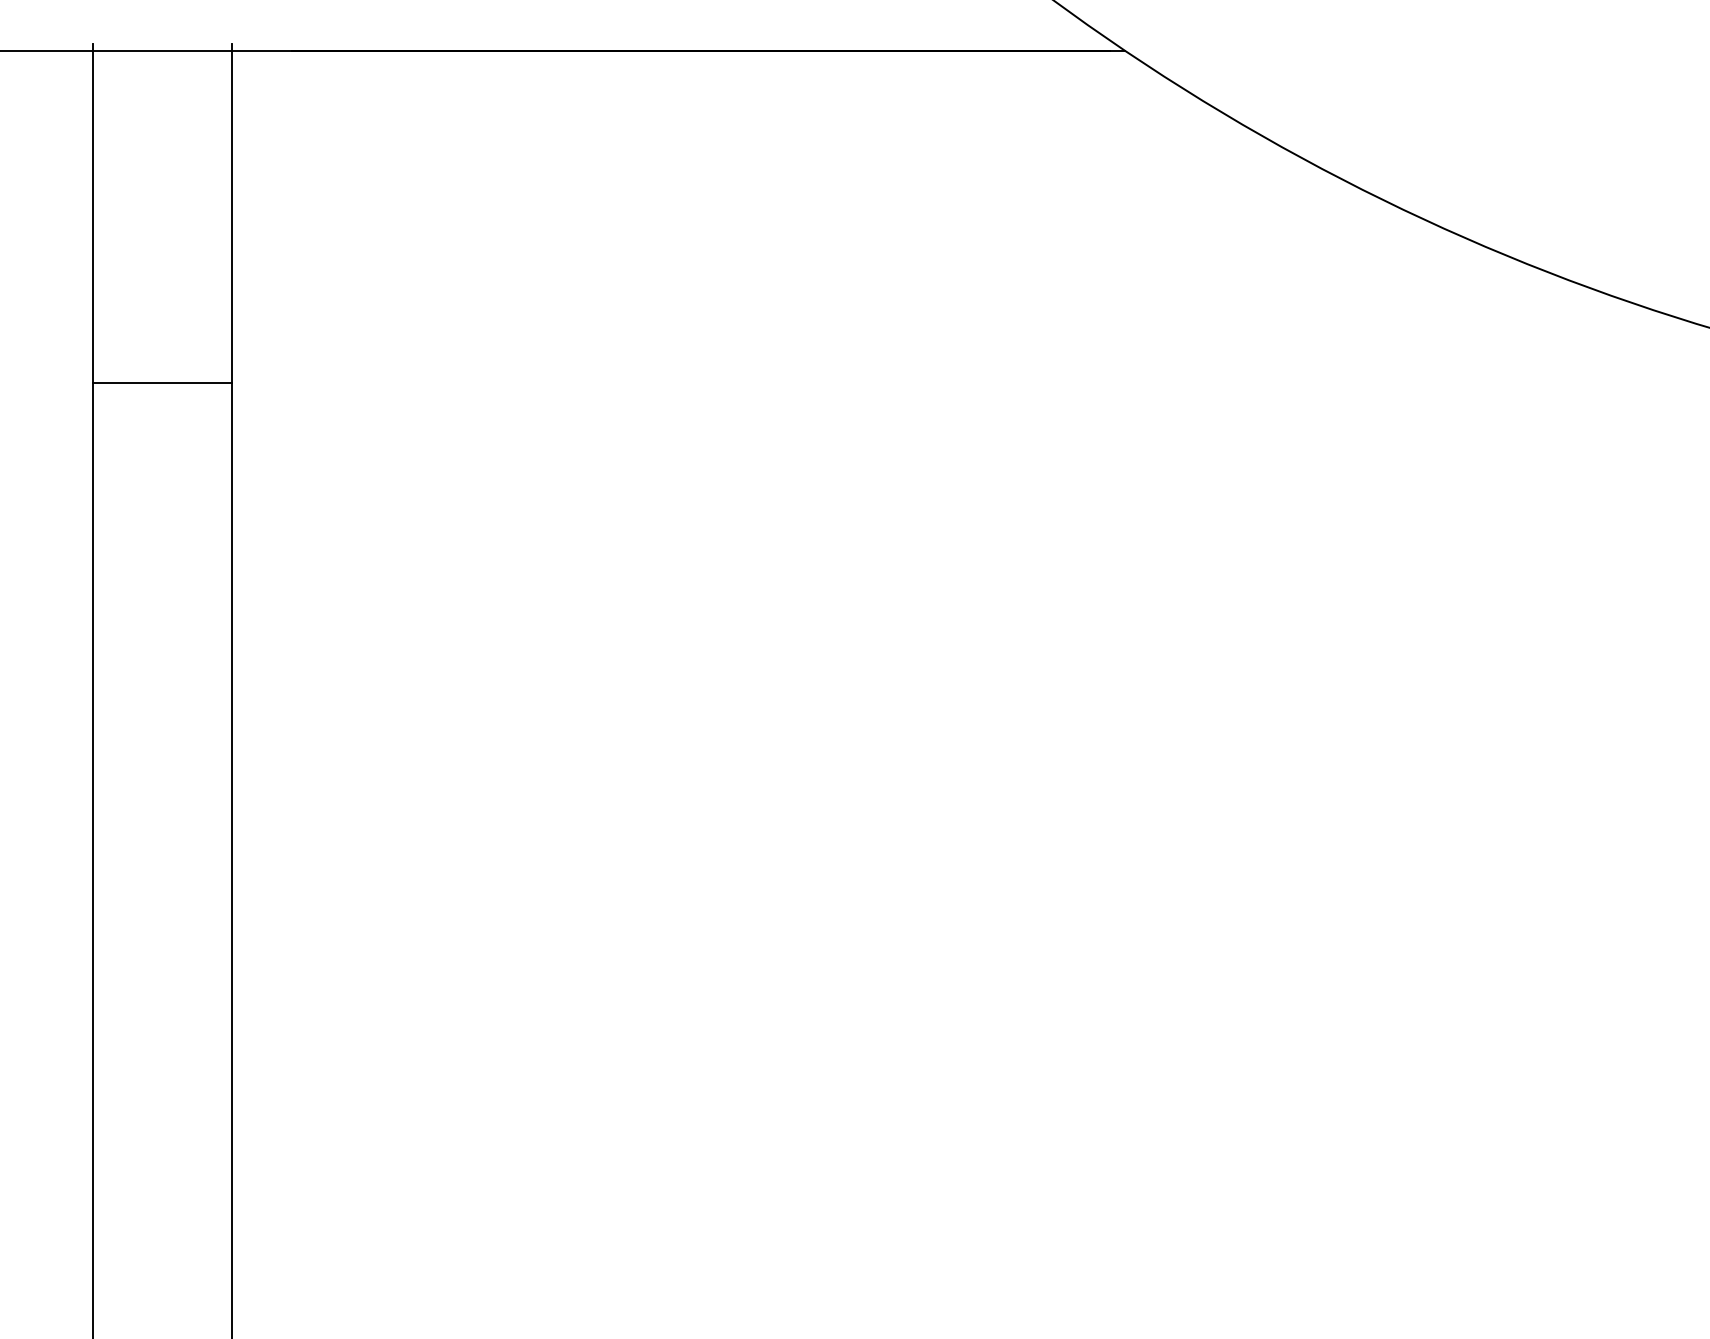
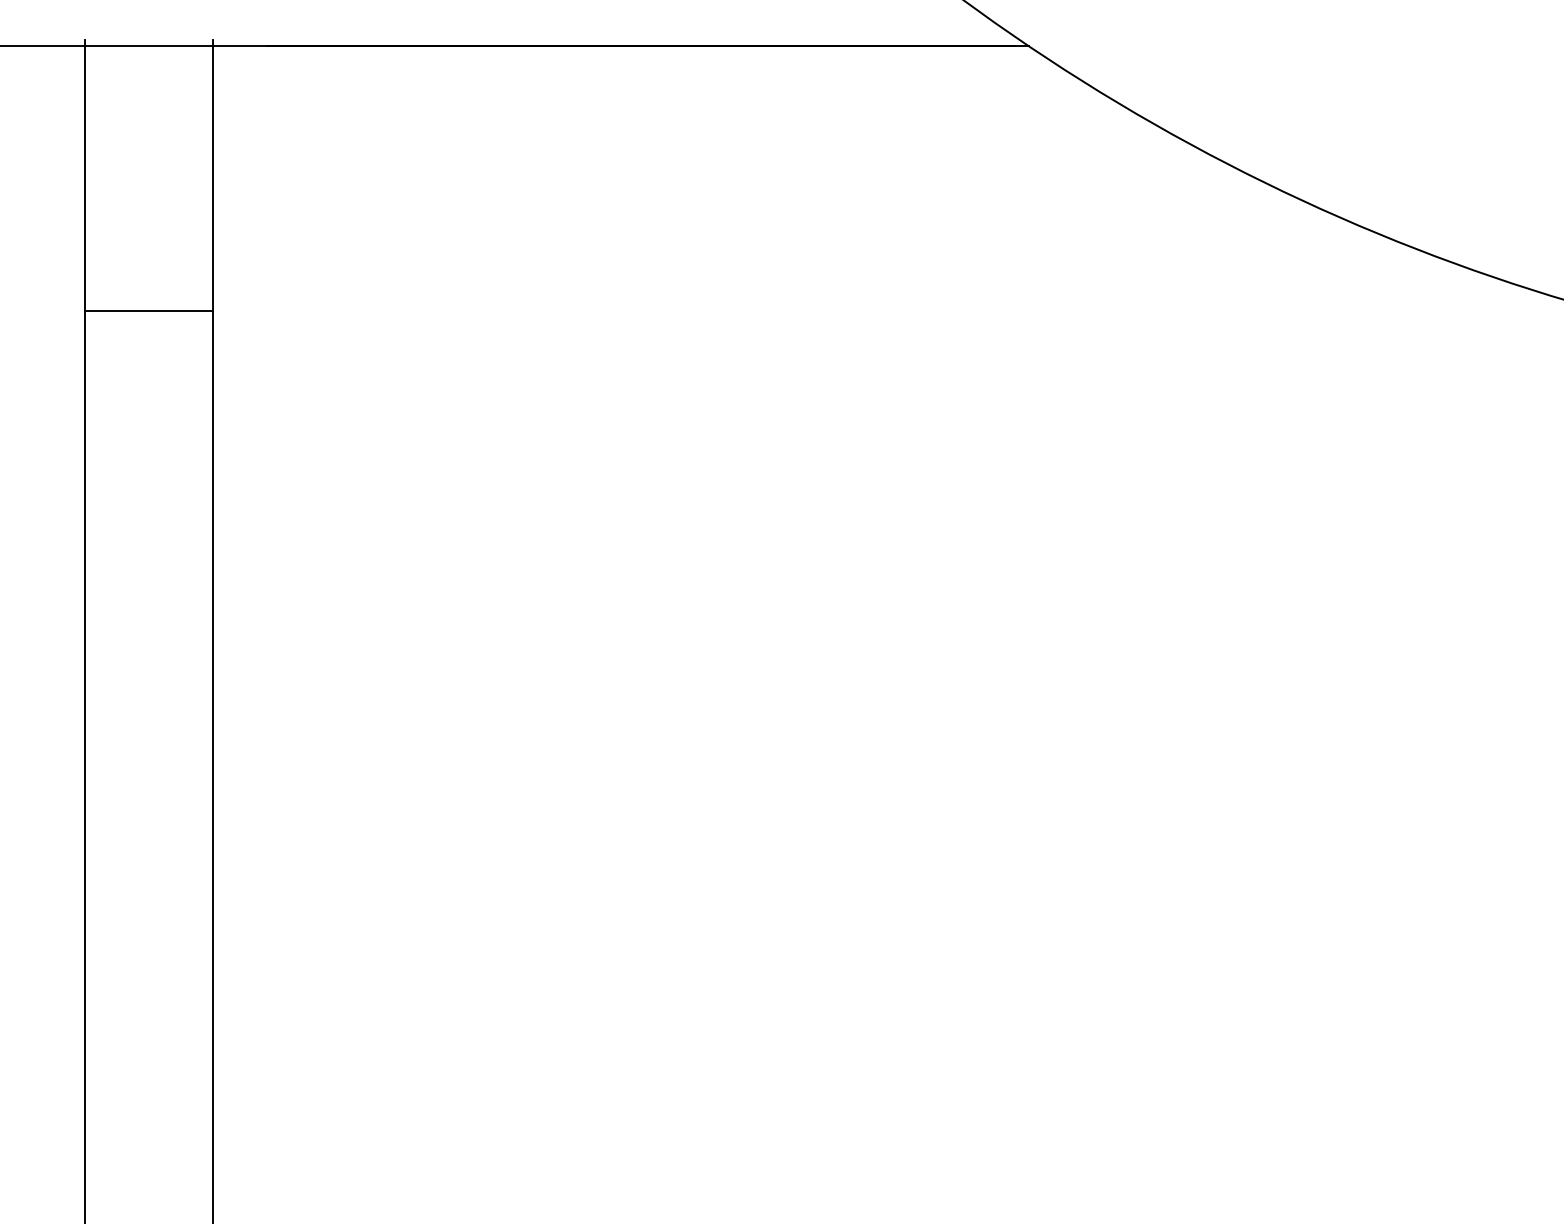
line: (162, 383) -> (148, 311), moved

